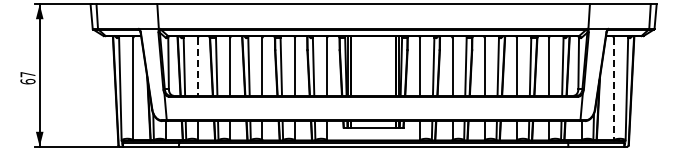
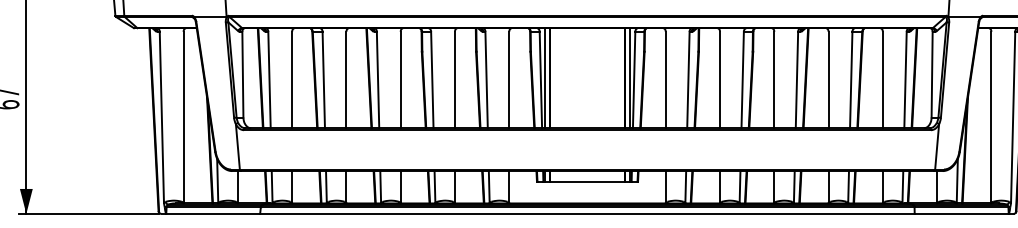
line: (197, 66) -> (291, 79), dashed -> solid
line: (613, 89) -> (990, 117), dashed -> solid

